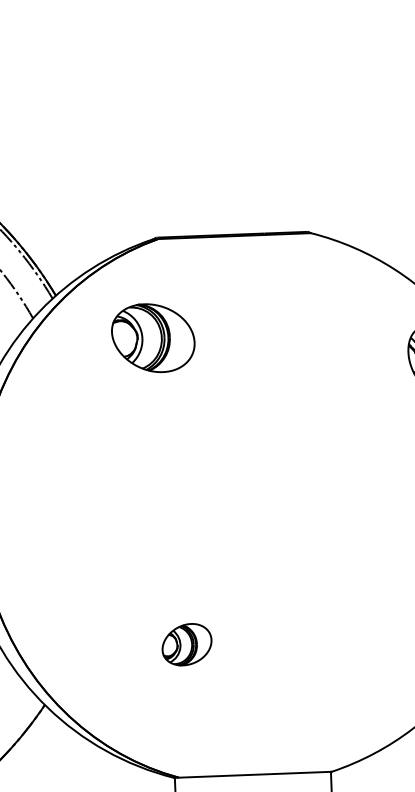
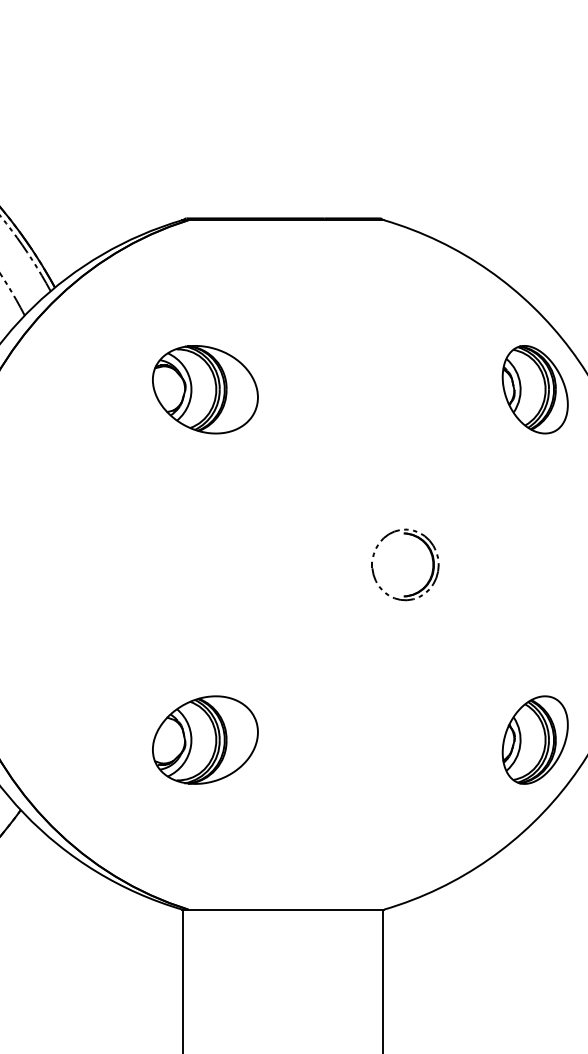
part: (153, 338) -> (205, 389), moved
part: (358, 496) -> (431, 558), added
part: (187, 644) -> (205, 739), size x1.67

